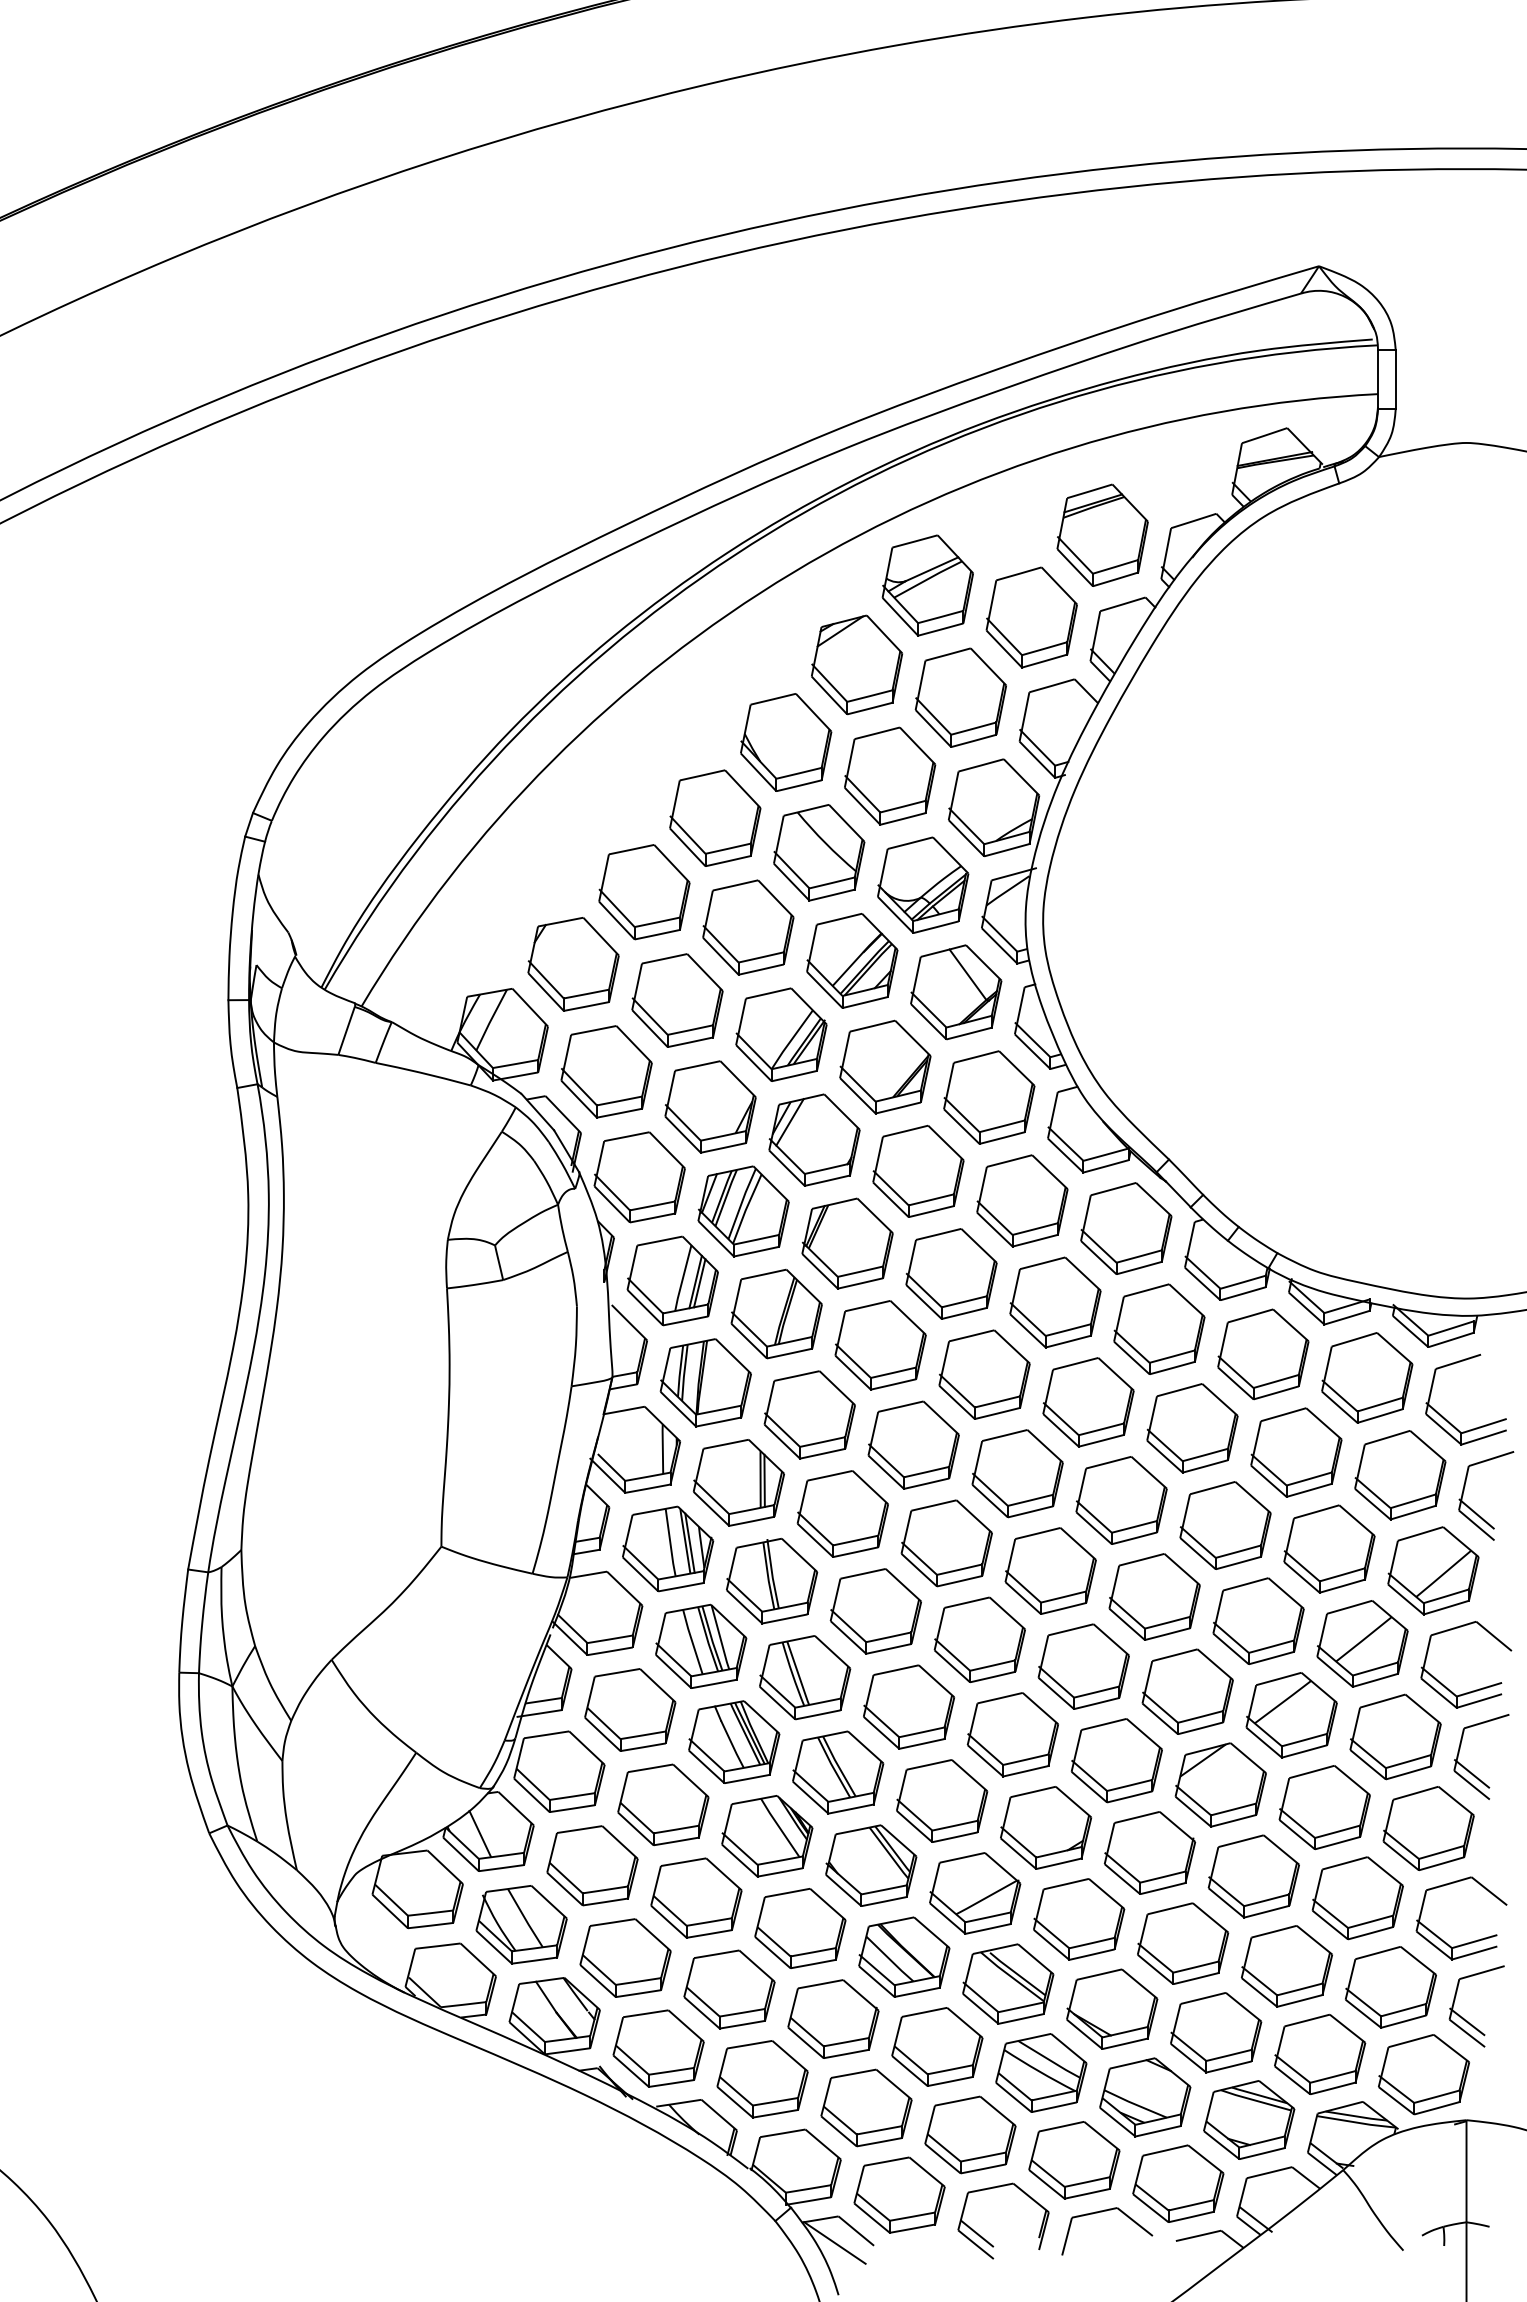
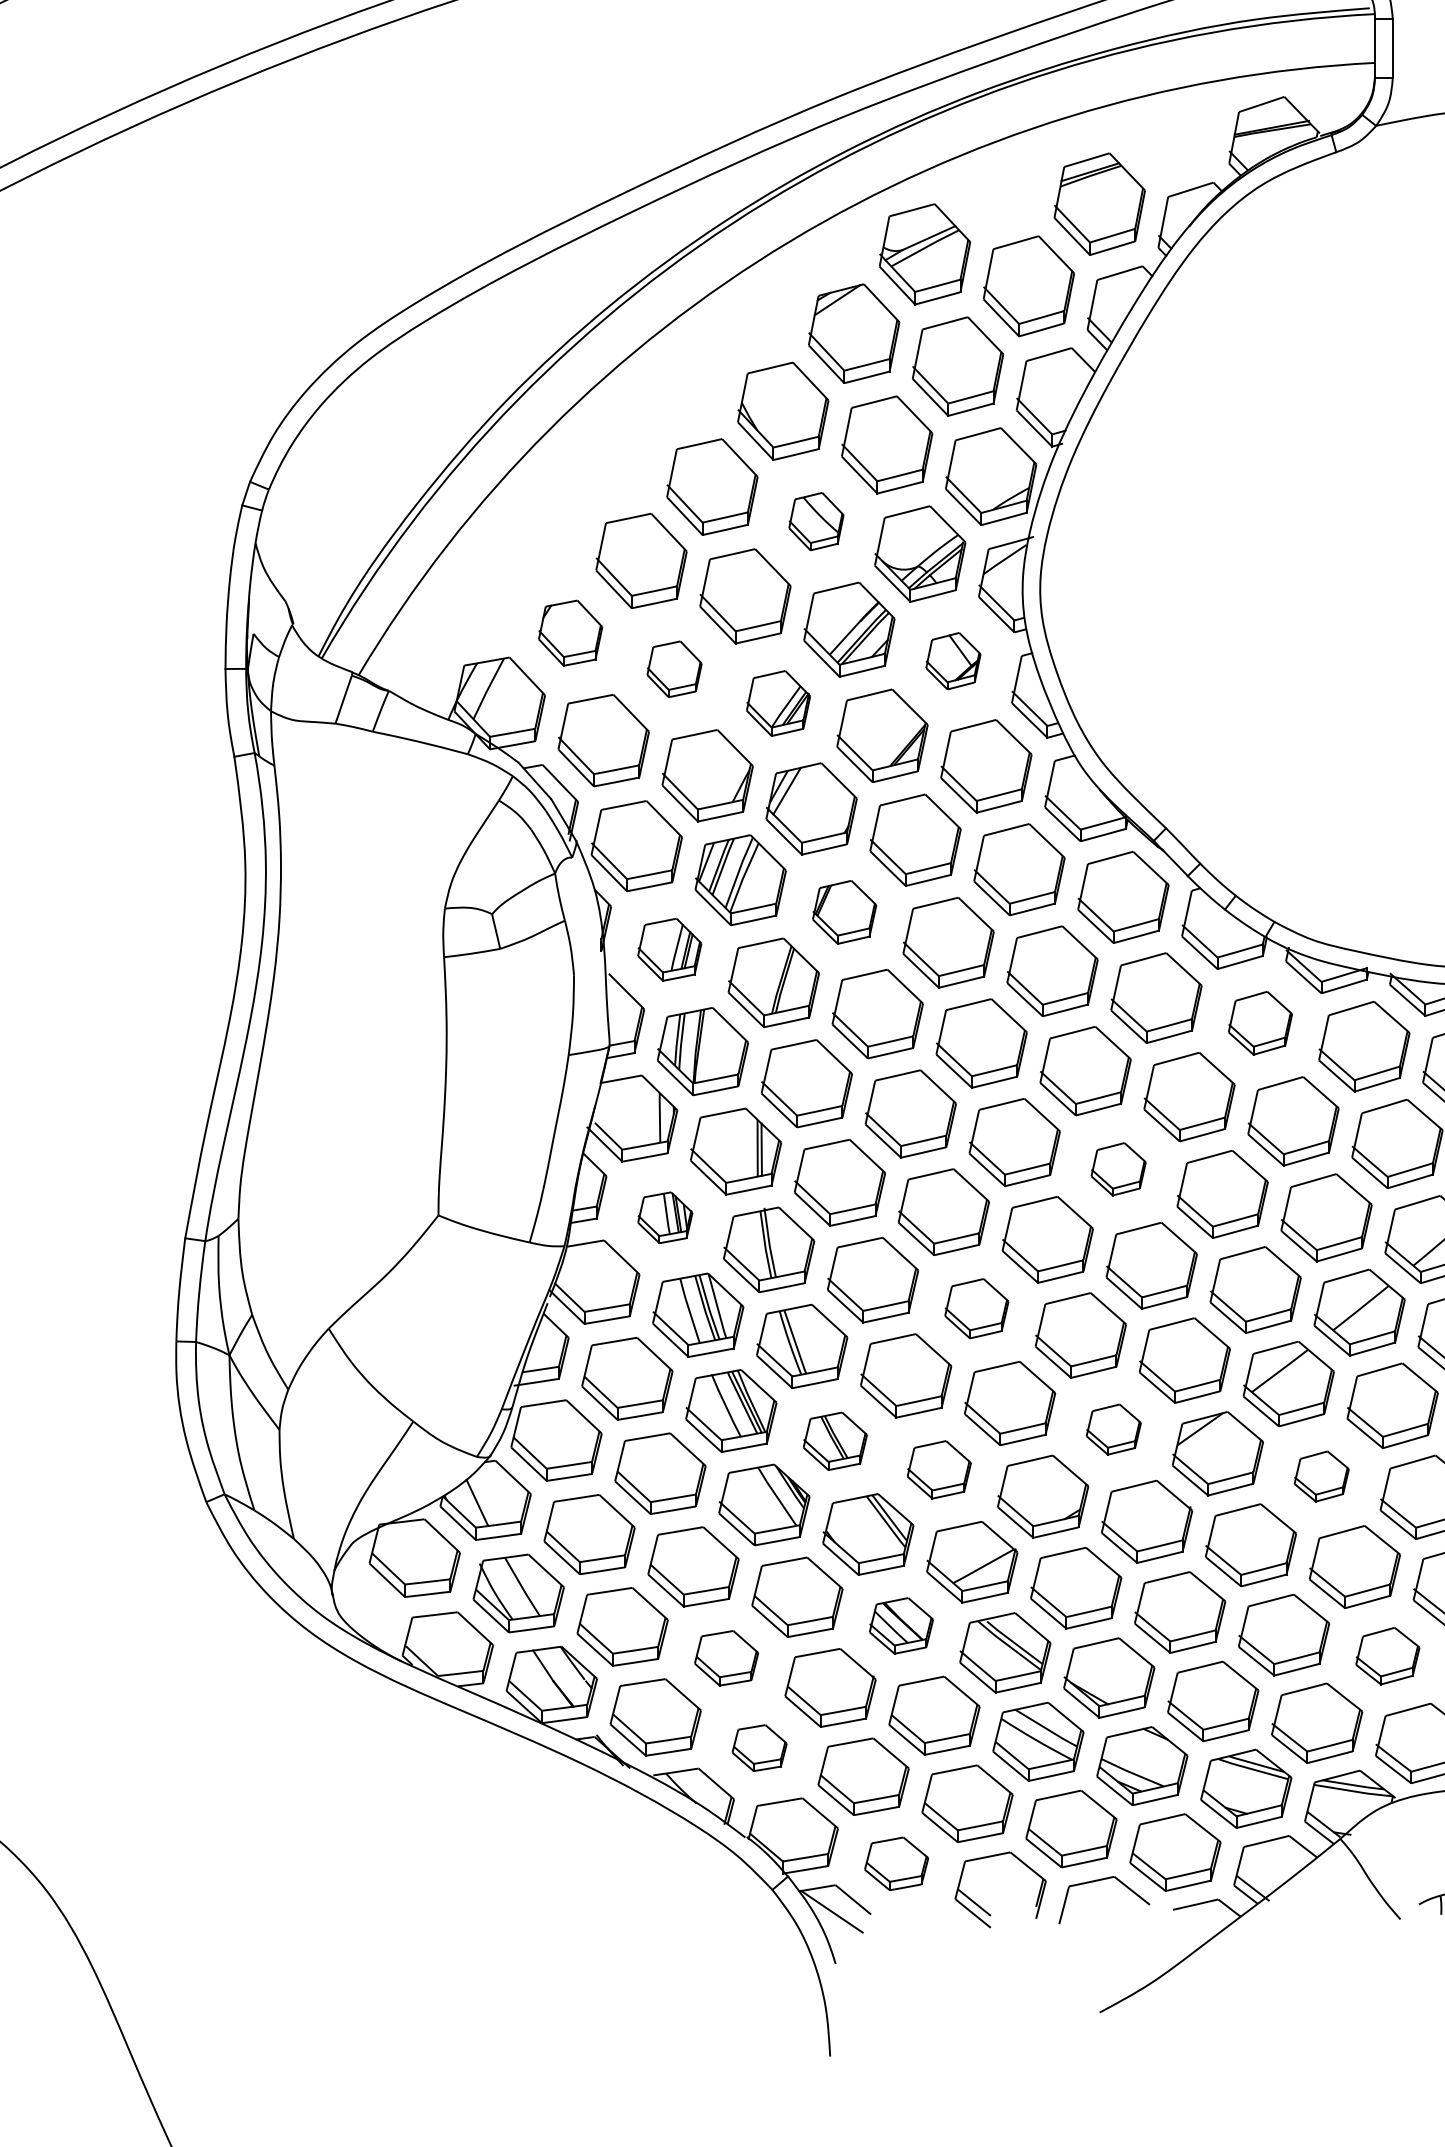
part: (819, 852) -> (816, 521), size x0.6
part: (573, 964) -> (570, 633), size x0.7
part: (956, 992) -> (953, 661), size x0.6
part: (677, 1000) -> (674, 669), size x0.6
part: (781, 1034) -> (778, 703), size x0.7
part: (847, 1243) -> (844, 912), size x0.7
part: (672, 1280) -> (669, 949), size x0.7
part: (1263, 1354) -> (1260, 1023), size x0.7
part: (1121, 1500) -> (1118, 1169), size x0.6
part: (668, 1548) -> (665, 1217), size x0.6
part: (979, 1639) -> (976, 1308), size x0.7
part: (1116, 1760) -> (1113, 1429), size x0.6
part: (838, 1772) -> (835, 1441), size x0.7
part: (942, 1800) -> (939, 1469), size x0.7
part: (1324, 1807) -> (1321, 1476), size x0.6
part: (904, 1956) -> (901, 1625), size x0.7
part: (1390, 1987) -> (1387, 1656), size x0.7
part: (729, 1989) -> (726, 1658), size x0.7
part: (762, 2079) -> (759, 1748), size x0.6
part: (899, 2194) -> (896, 1863), size x0.7

